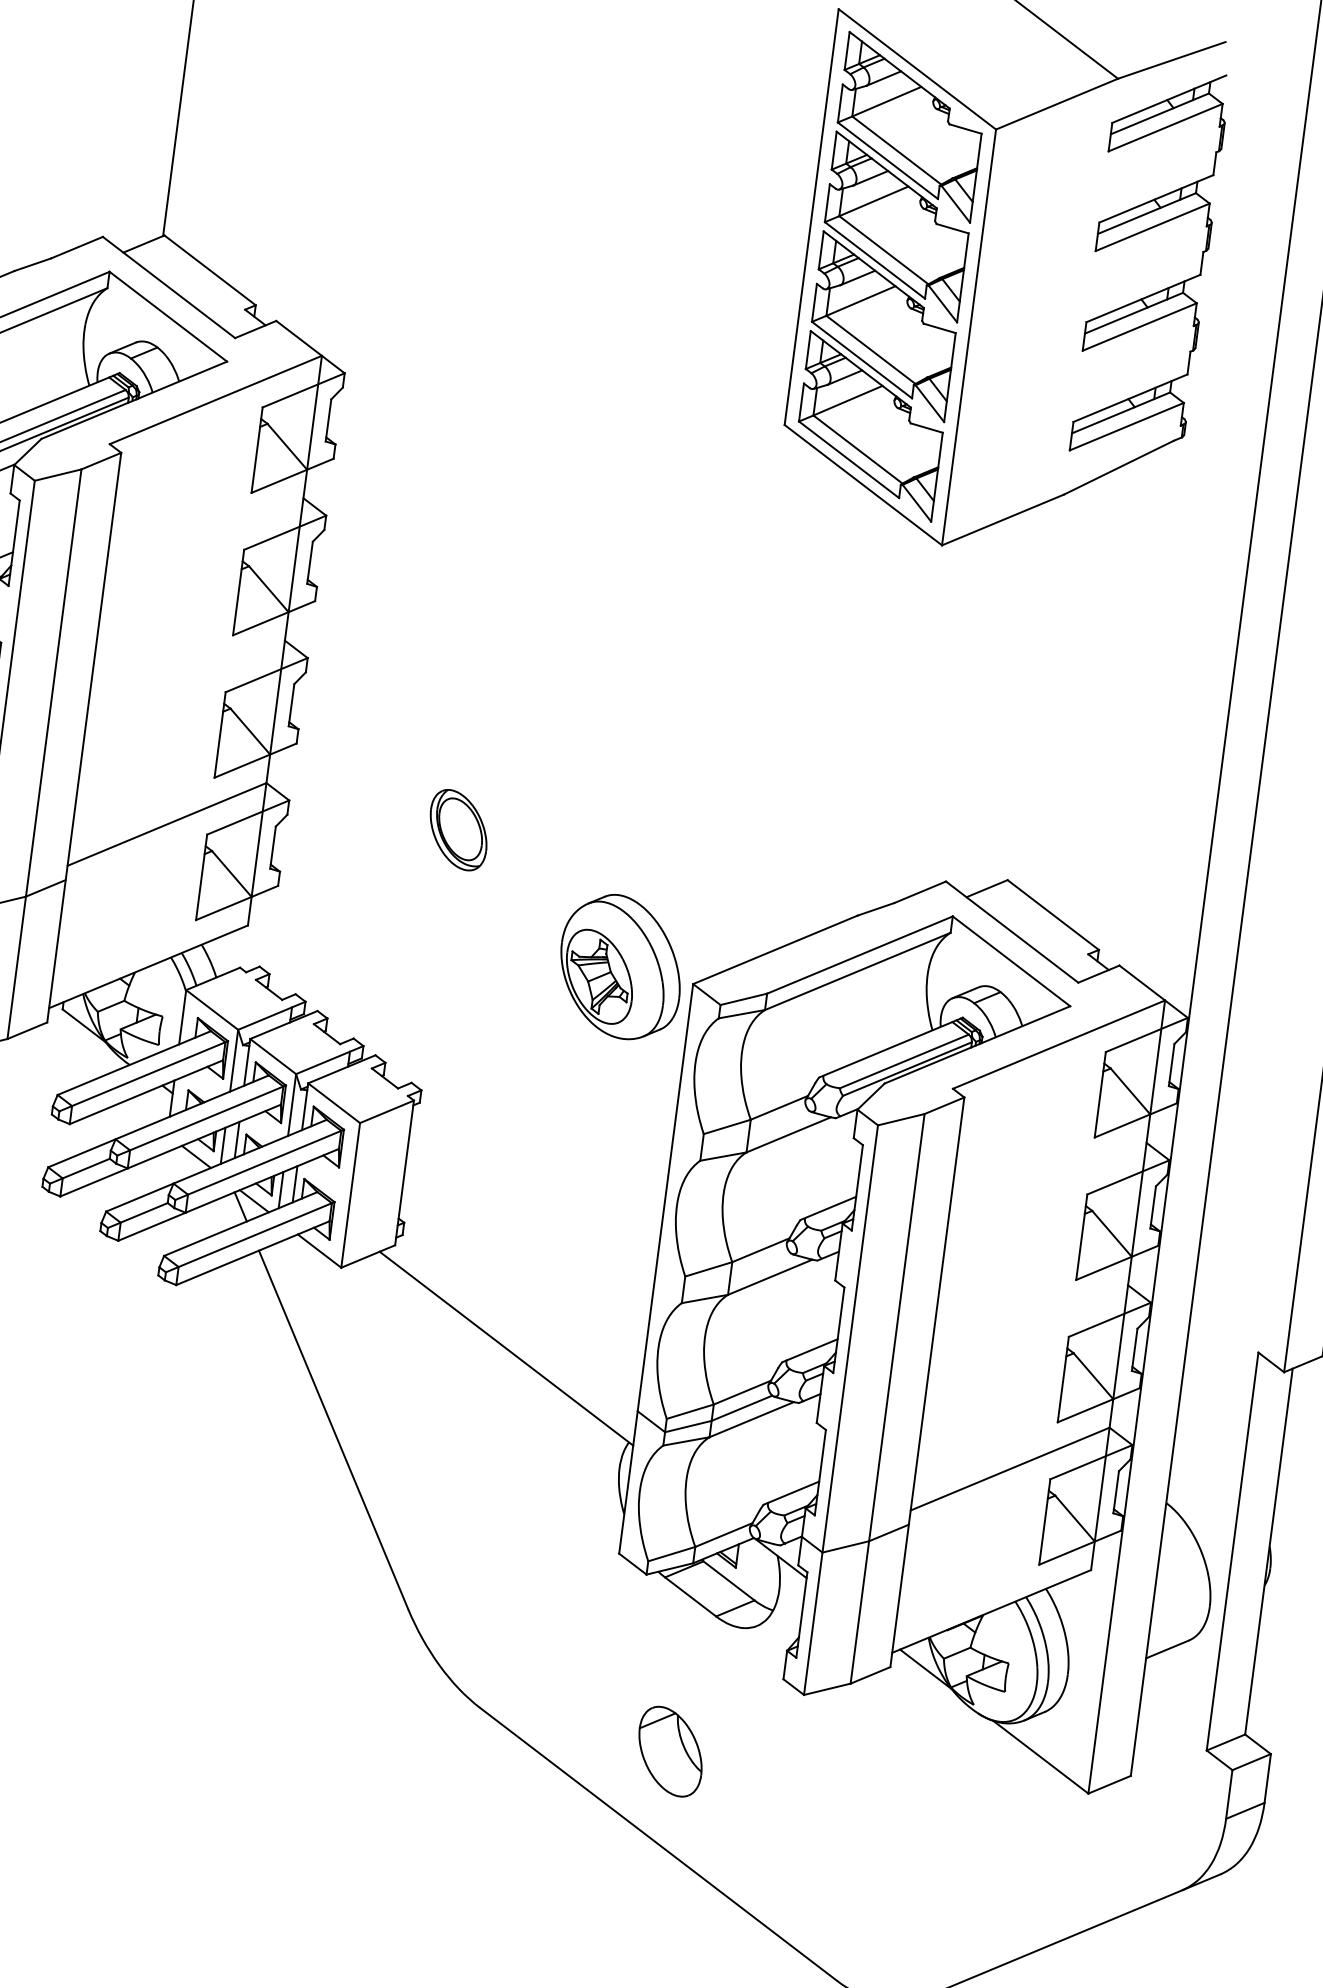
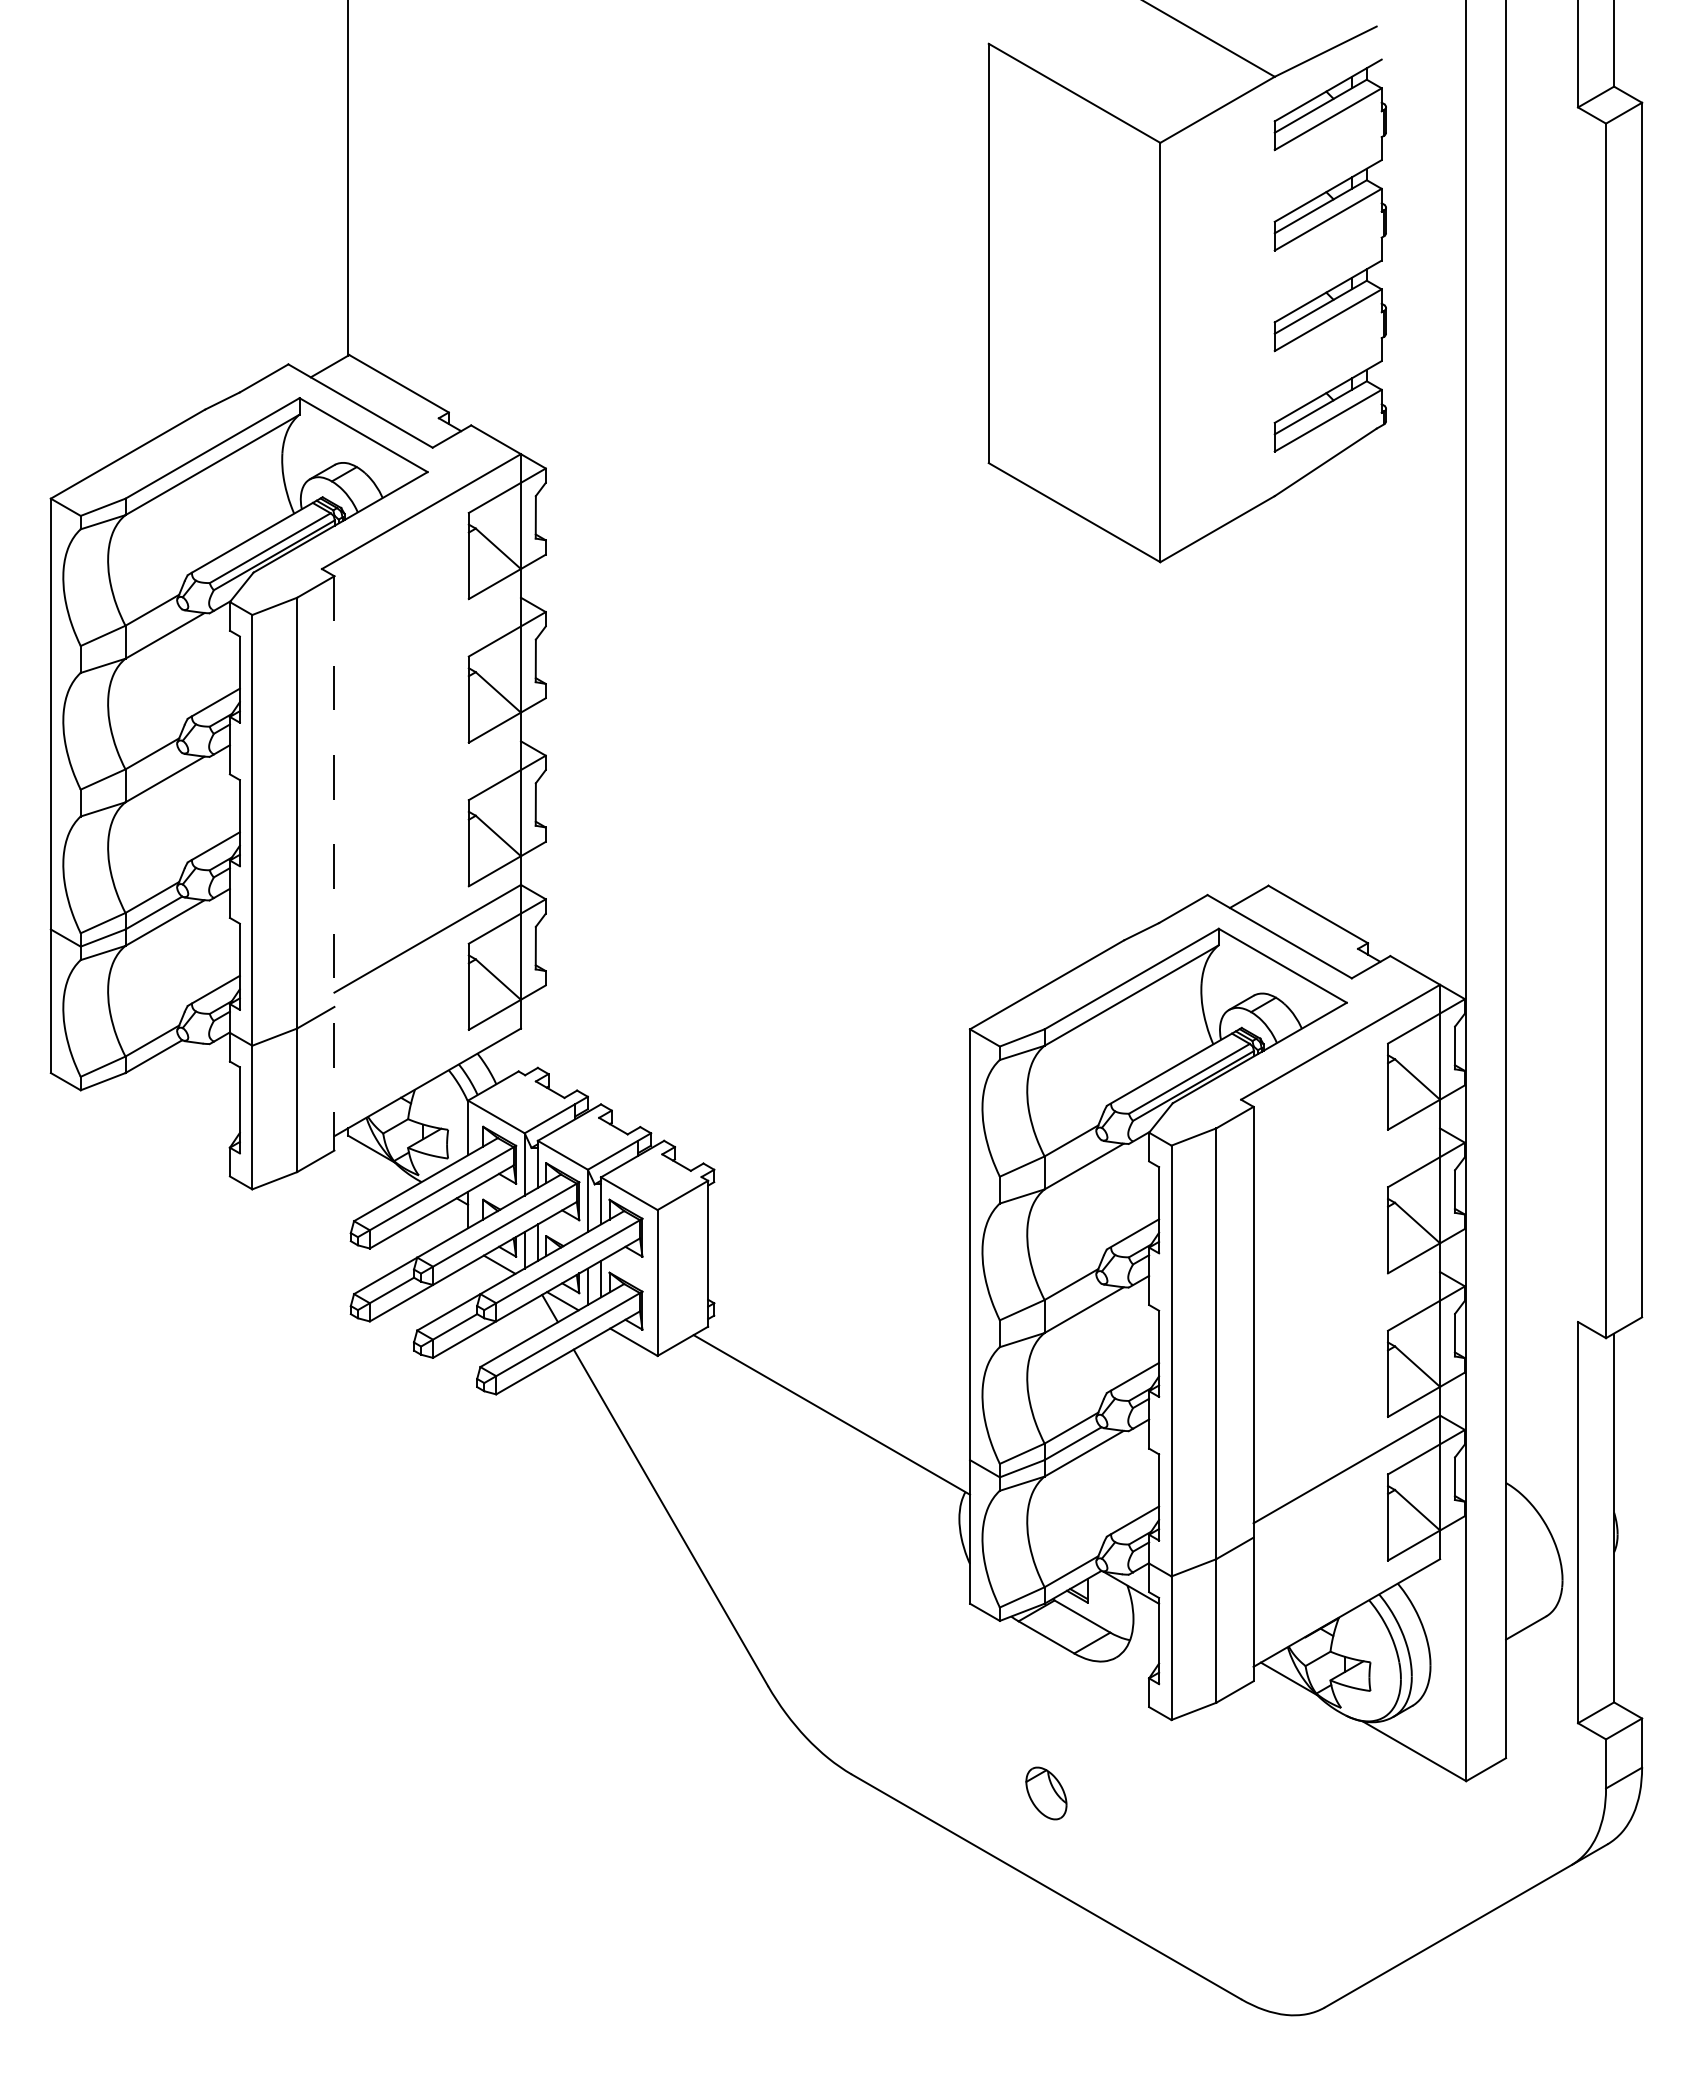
part: (890, 276) -> (1074, 302), removed
line: (84, 737) -> (334, 863), solid -> dashed
part: (458, 829) -> (717, 906), removed
part: (620, 966) -> (895, 1021), removed
part: (670, 1751) -> (1046, 1793), size x0.6

